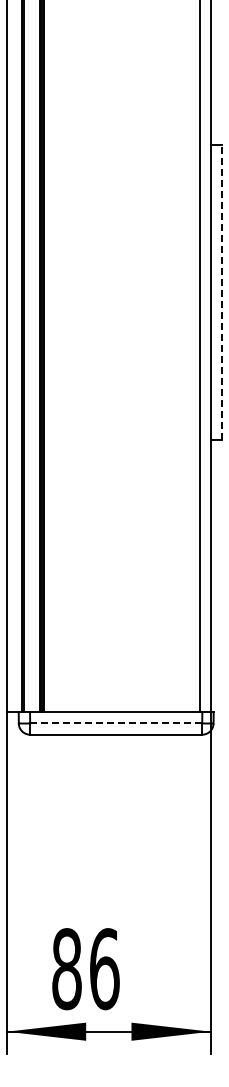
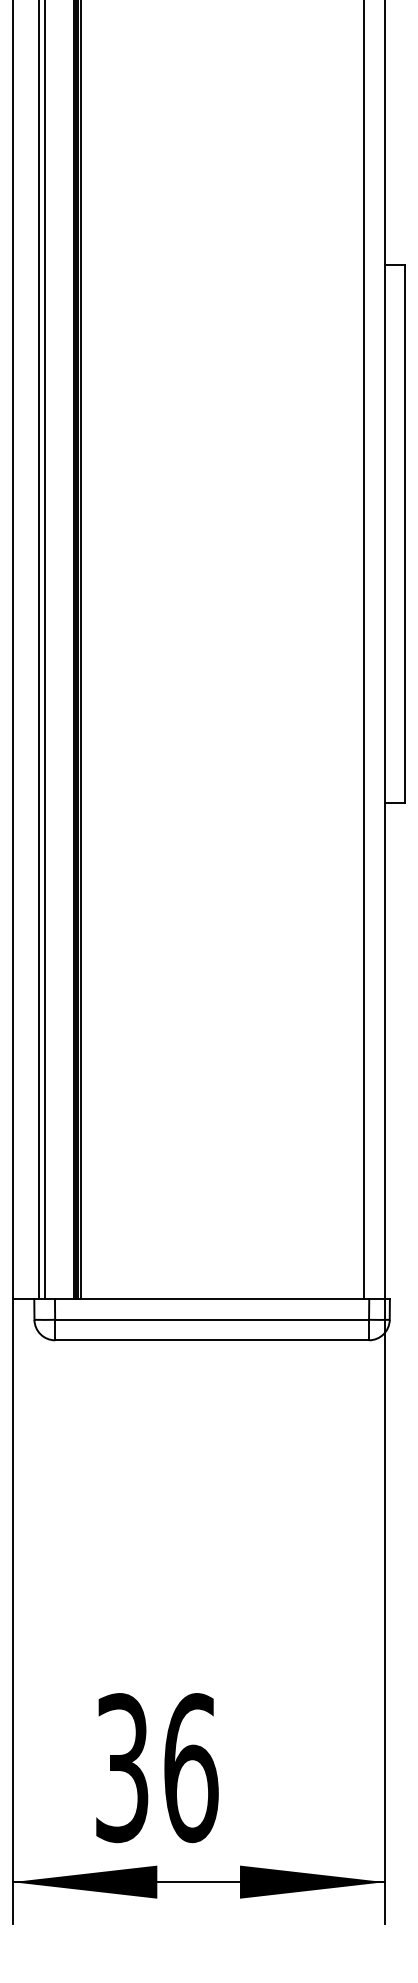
line: (222, 292) -> (406, 533), dashed -> solid
line: (116, 723) -> (212, 1319), dashed -> solid
text: (66, 969) -> (121, 1768), 86 -> 36

